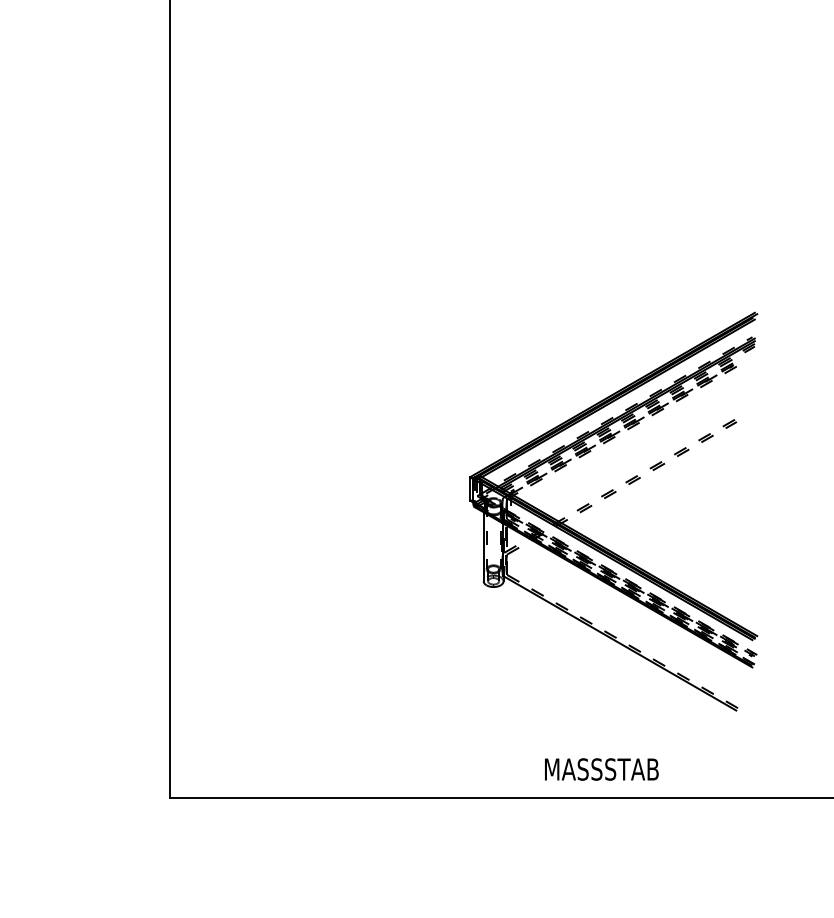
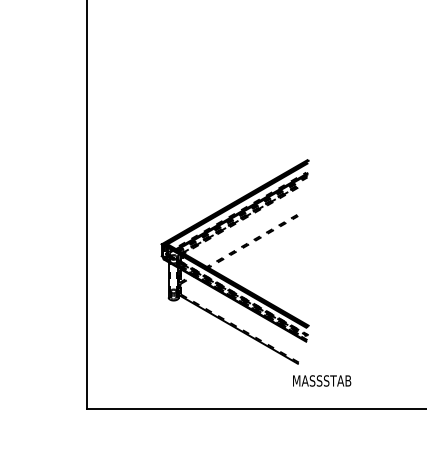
part: (608, 499) -> (232, 255), moved
text: (602, 768) -> (322, 380), moved

